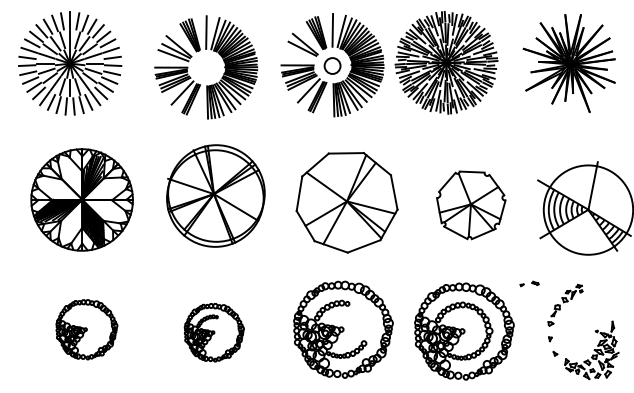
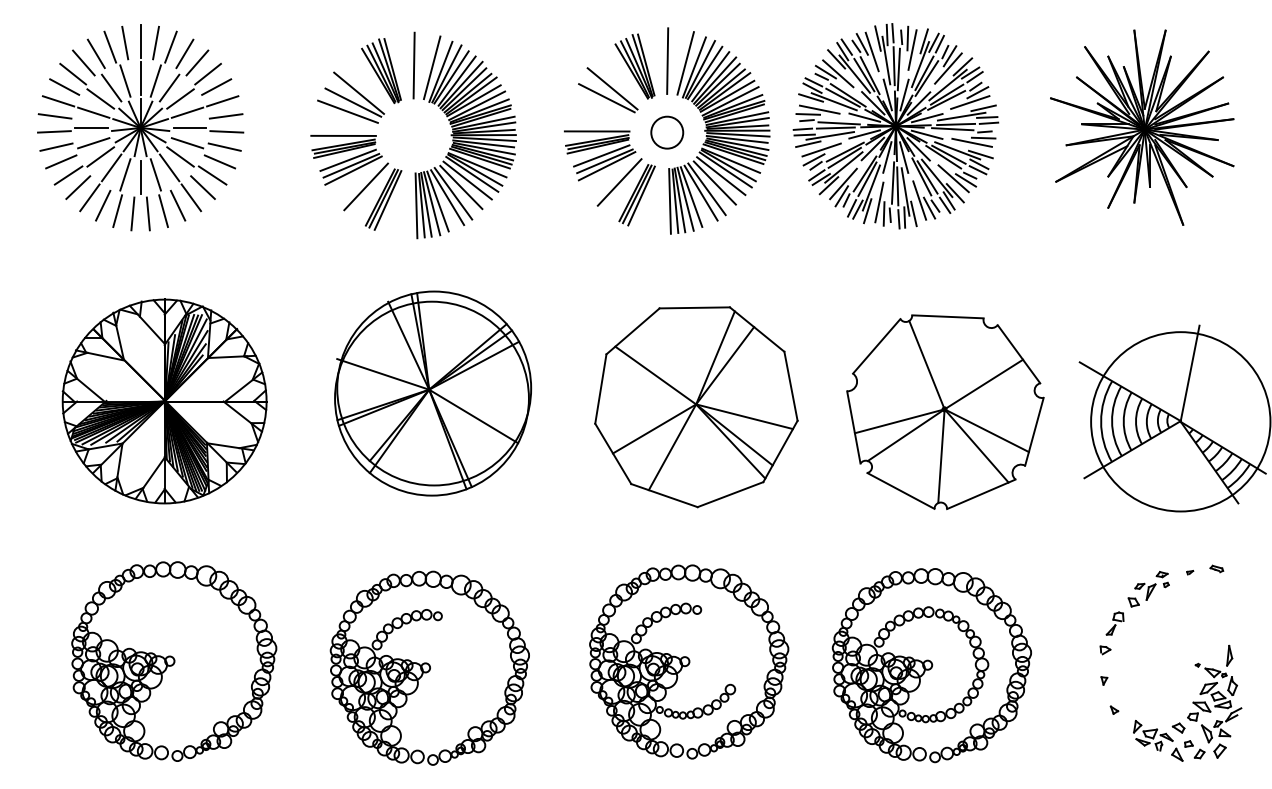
part: (471, 205) -> (946, 412), size x1.43
part: (529, 283) -> (1204, 569), moved
part: (86, 329) -> (173, 661), size x1.67
part: (214, 332) -> (430, 667), size x1.67

